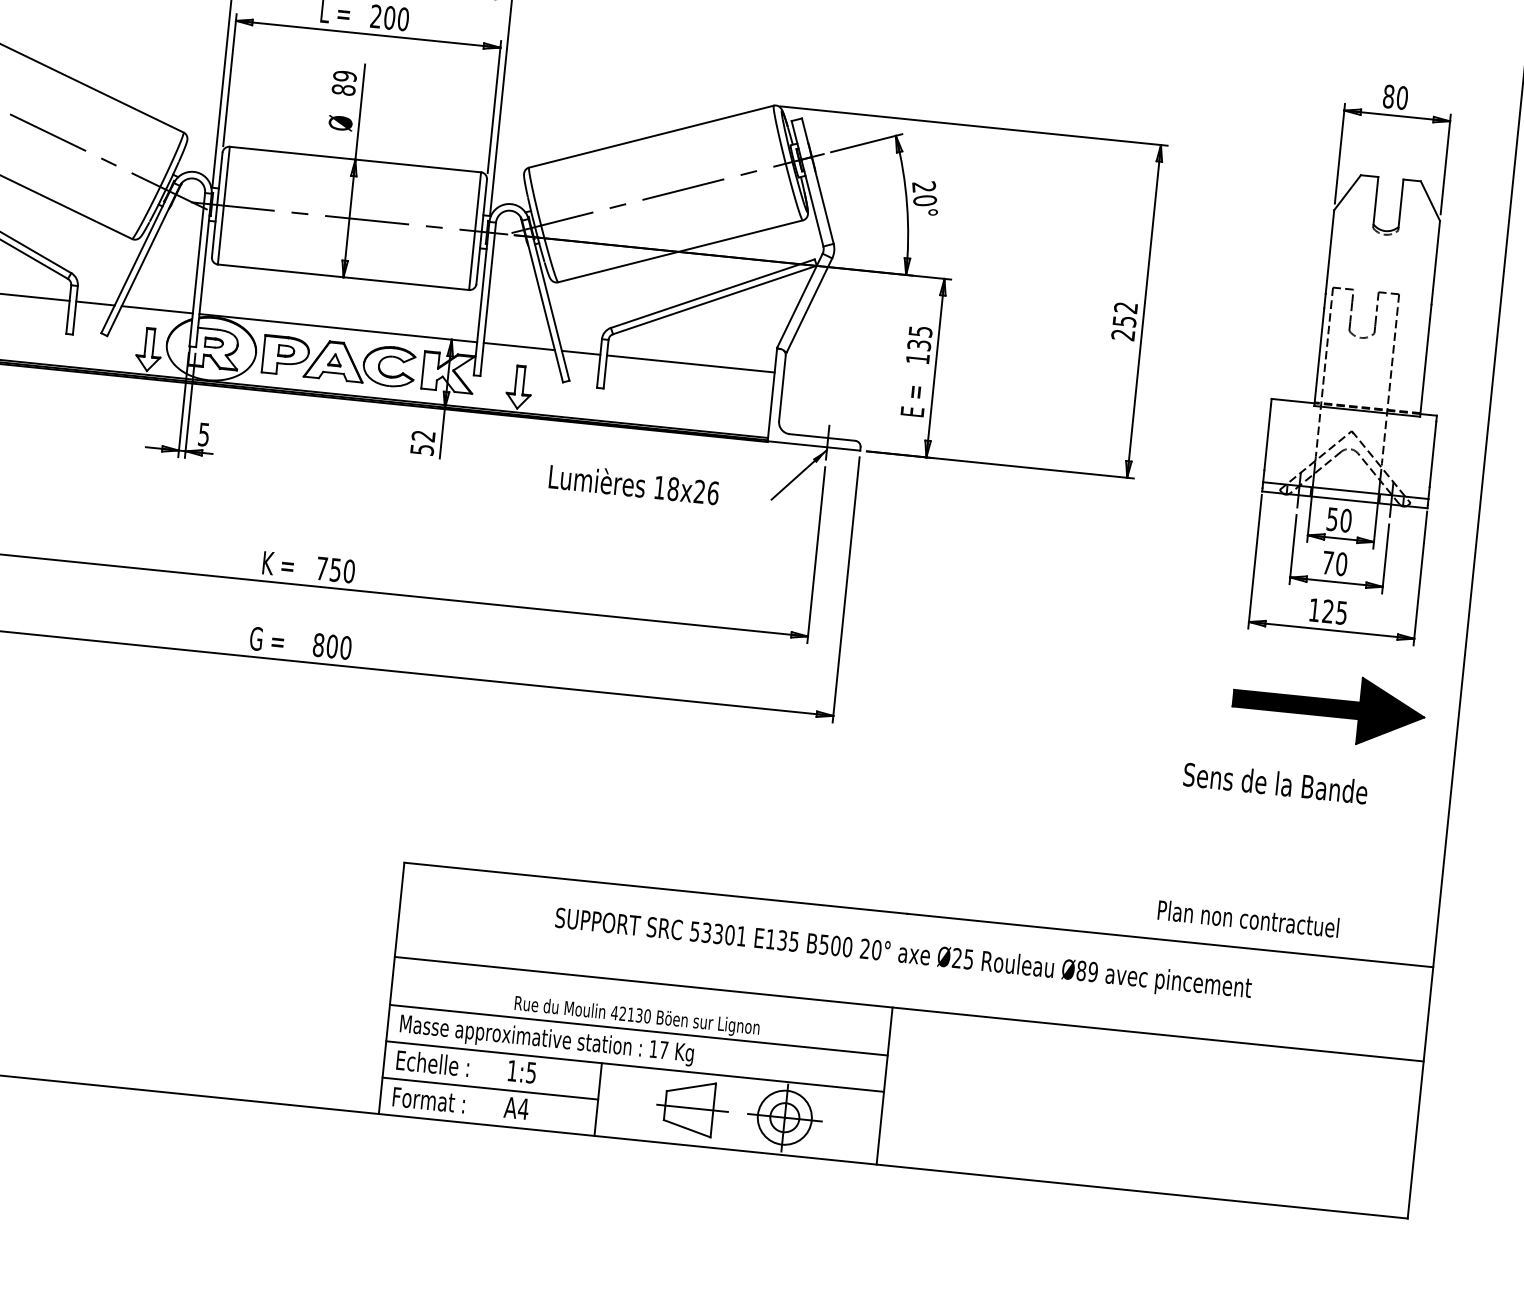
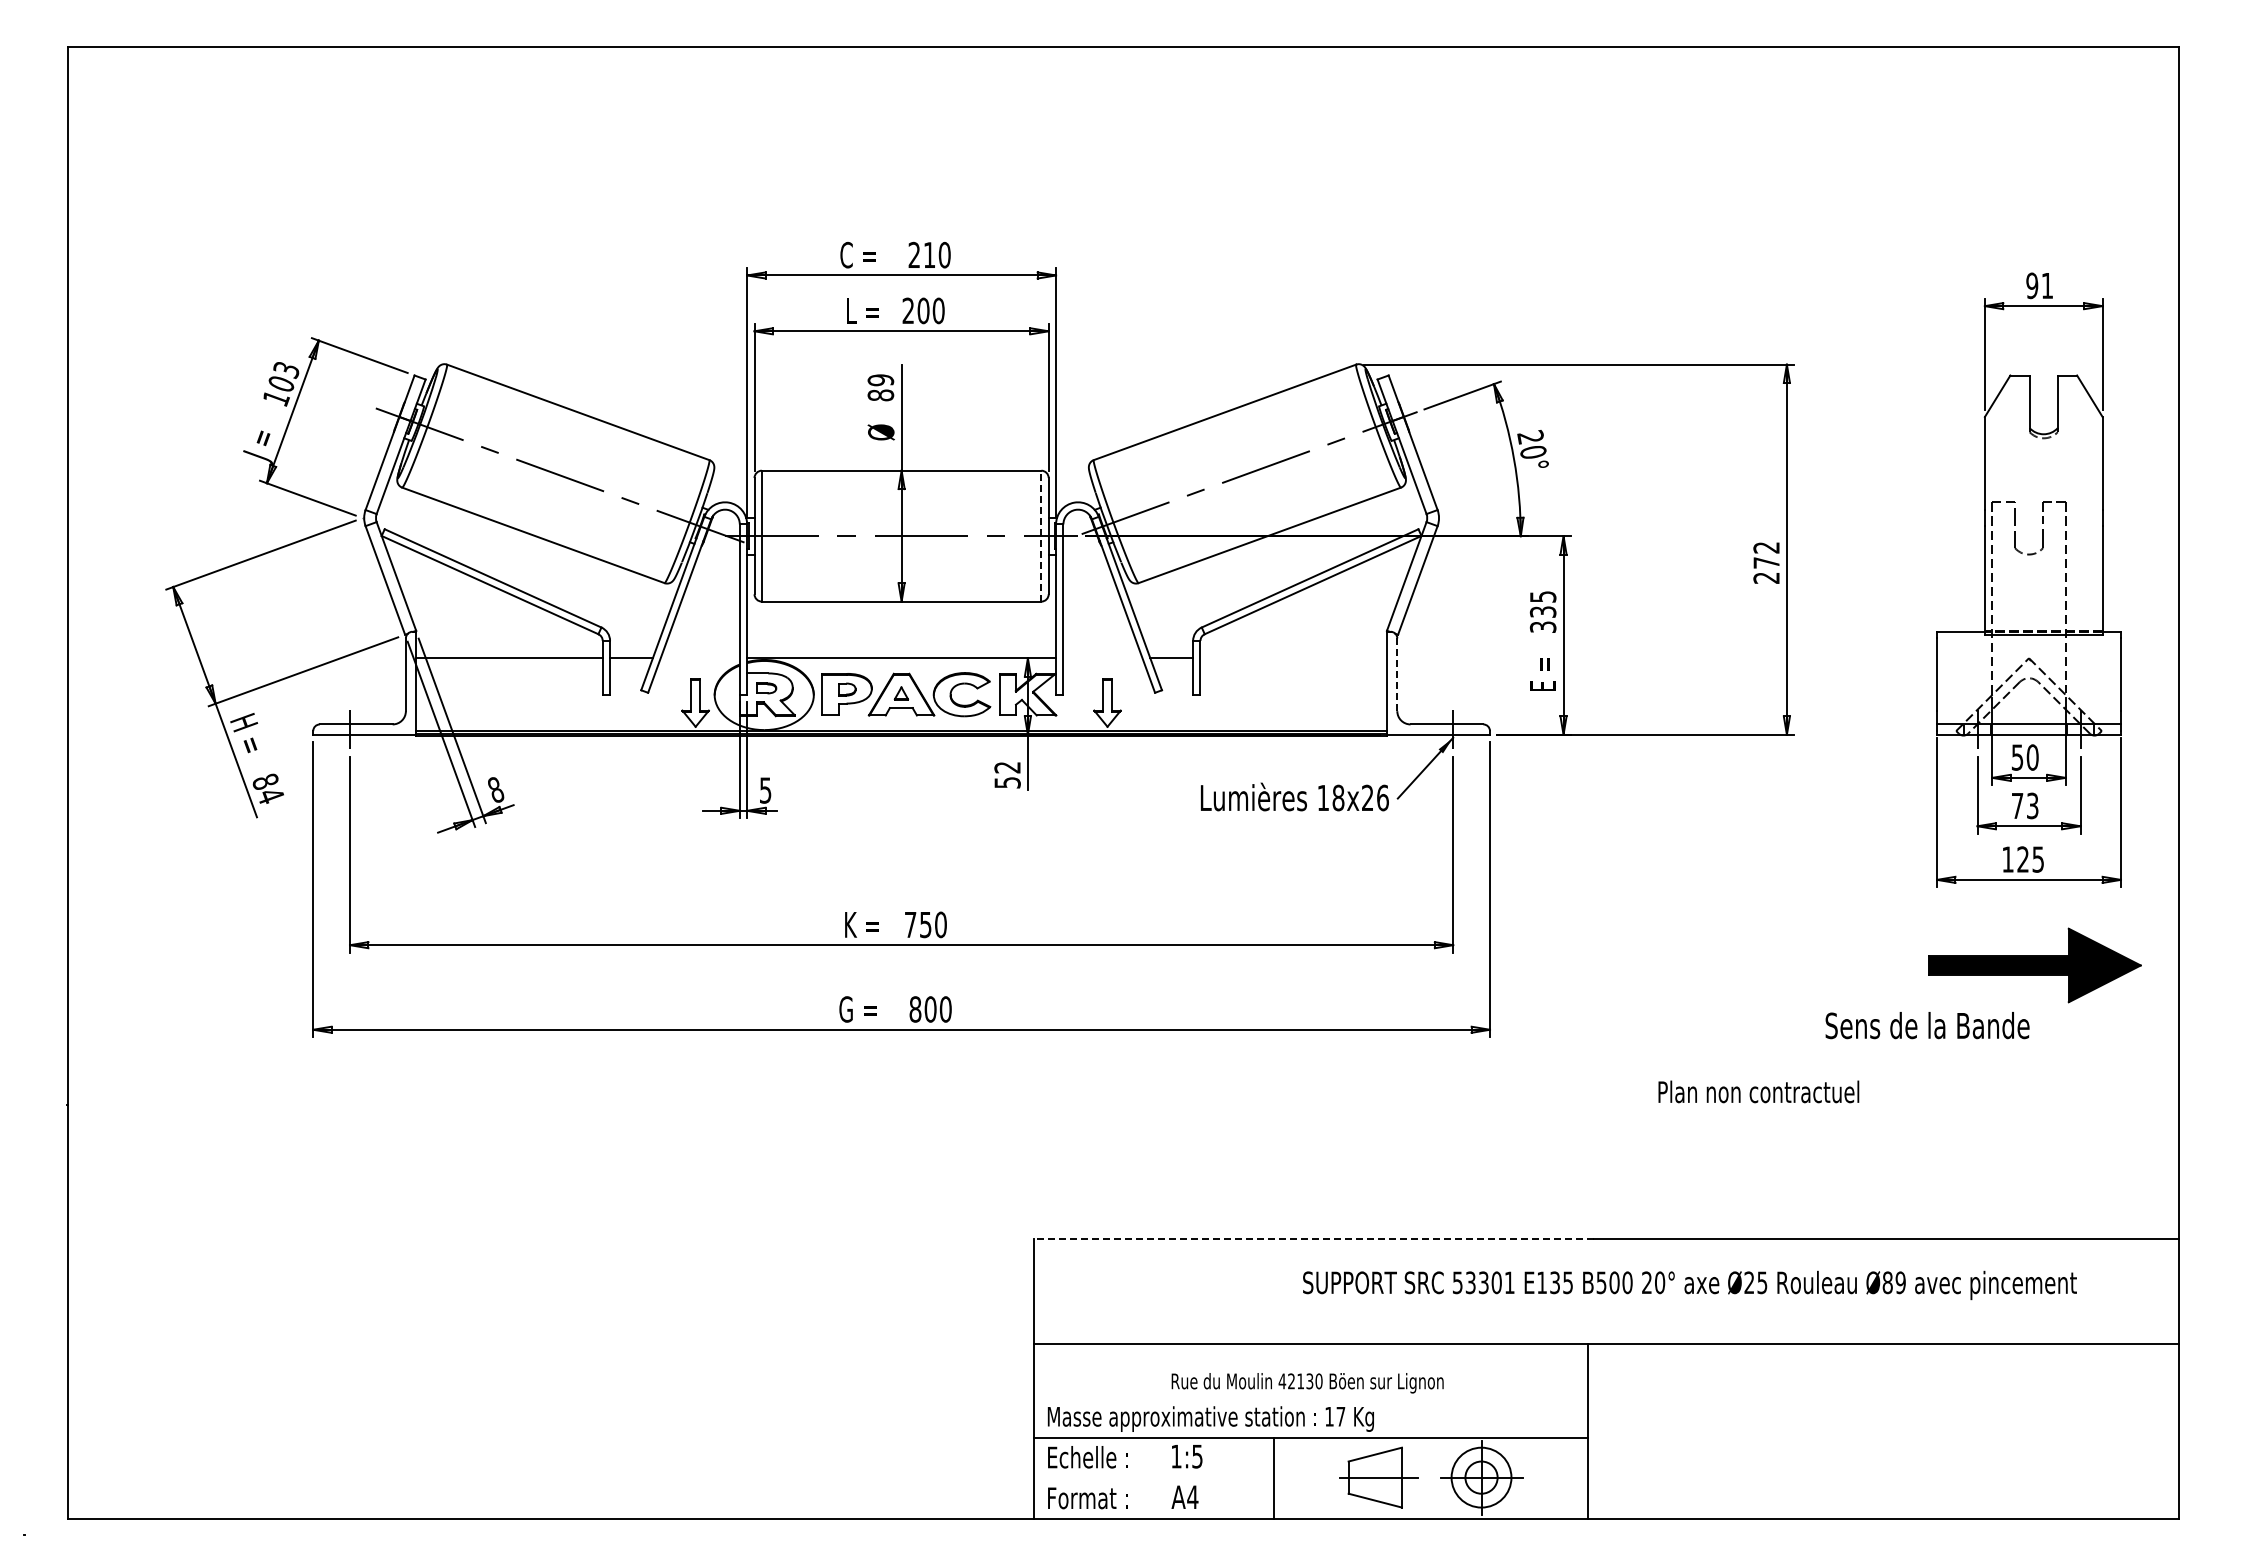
text: (1395, 96) -> (2039, 285), 80 -> 91
line: (475, 230) -> (1041, 535), solid -> dashed
line: (156, 309) -> (699, 658), removed
text: (1124, 321) -> (1766, 562), 252 -> 272
line: (518, 346) -> (1102, 658), removed
text: (917, 358) -> (1542, 626), 135 -> 335
line: (690, 364) -> (1293, 658), removed
line: (782, 388) -> (1397, 675), solid -> dashed
text: (633, 483) -> (1294, 796), moved
text: (1341, 563) -> (2032, 805), 70 -> 73
text: (1275, 783) -> (1927, 1025), moved
line: (655, 888) -> (1313, 1239), solid -> dashed
text: (1248, 918) -> (1758, 1091), moved
text: (903, 955) -> (1689, 1285), moved
line: (638, 1030) -> (1310, 1397), removed
line: (489, 1088) -> (1153, 1478), removed

